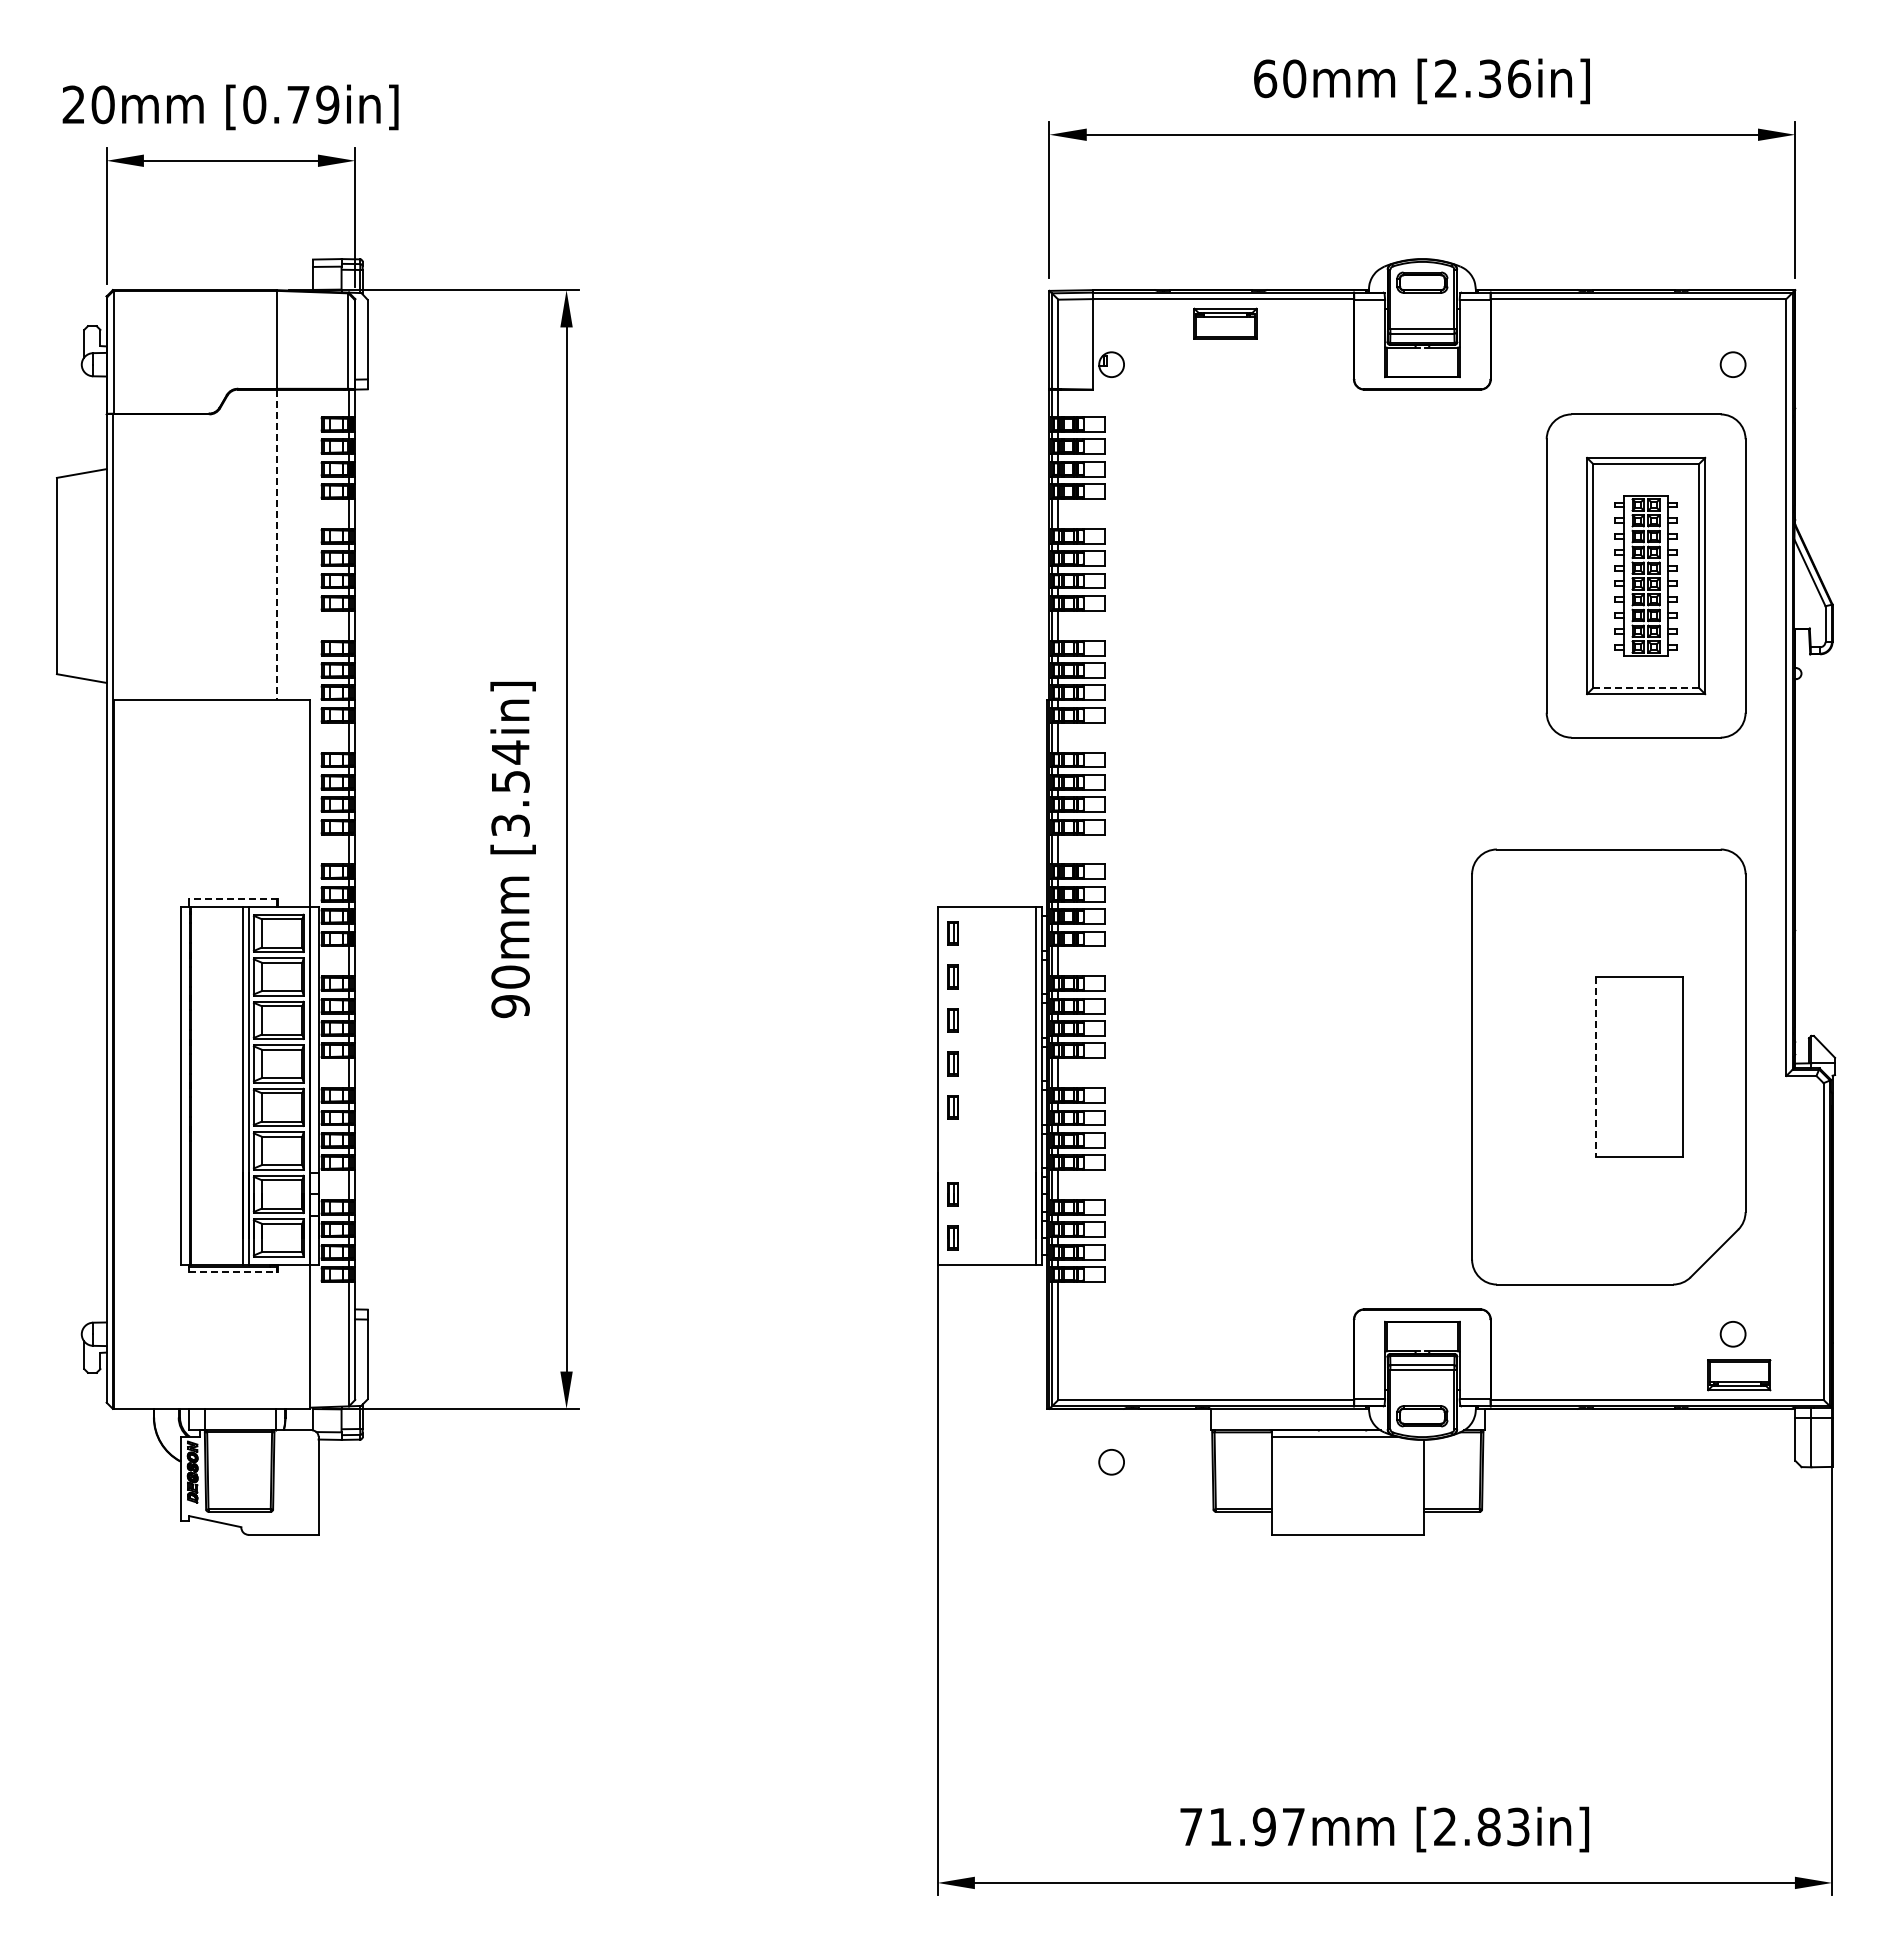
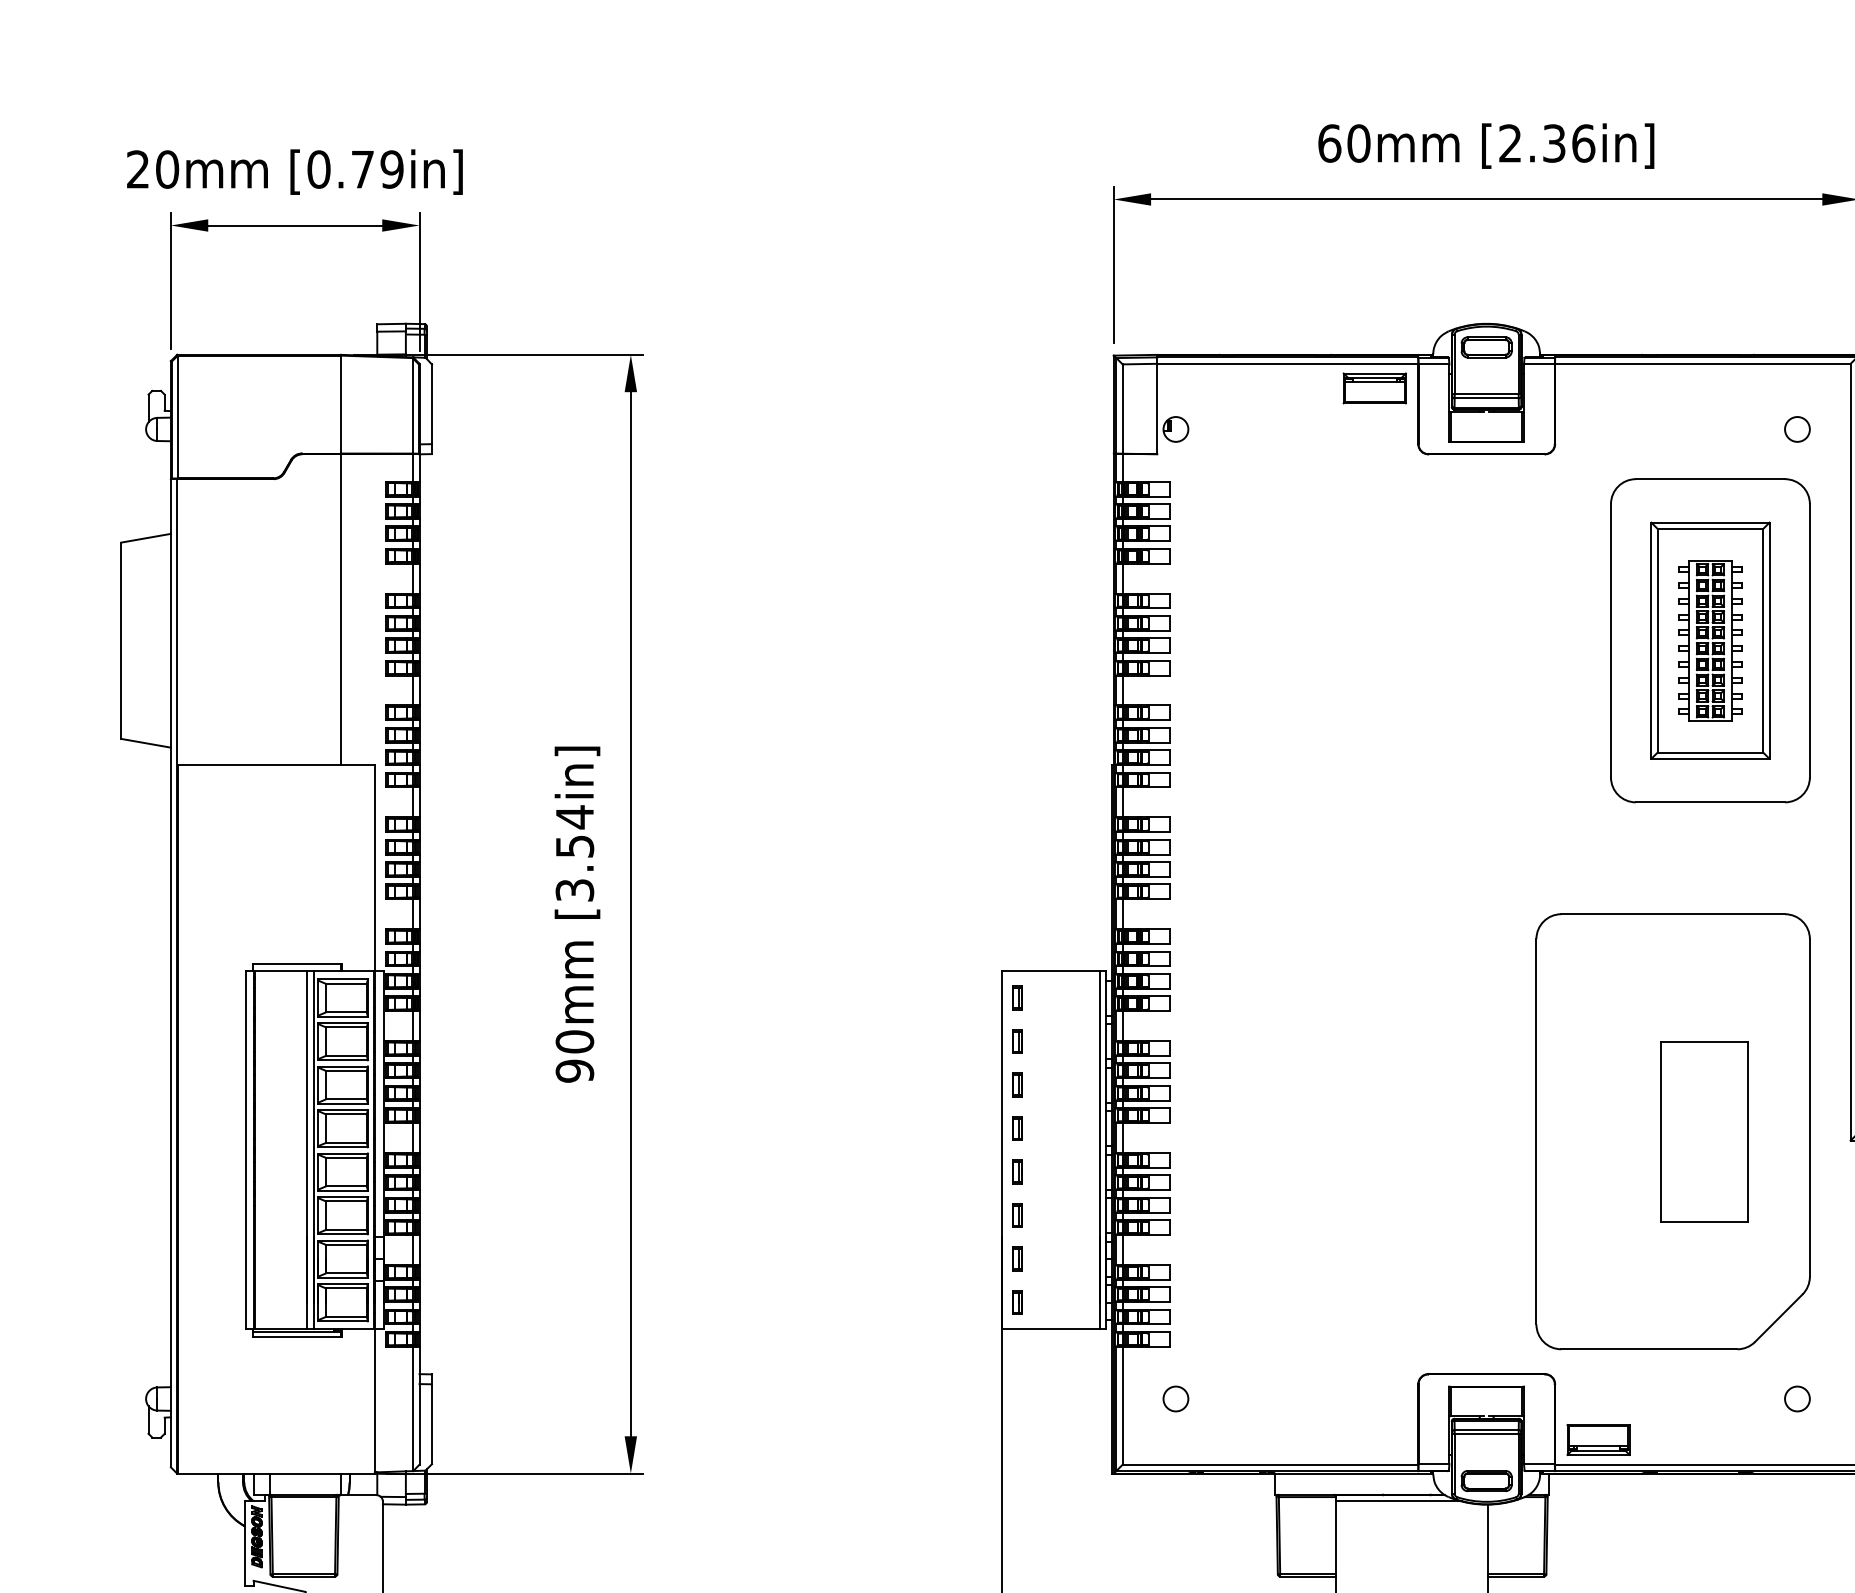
part: (1225, 323) -> (1374, 388), moved
line: (276, 545) -> (340, 610), dashed -> solid
line: (1646, 687) -> (1710, 752), dashed -> solid
line: (233, 899) -> (297, 964), dashed -> solid
line: (1596, 1067) -> (1660, 1132), dashed -> solid
part: (952, 1150) -> (1016, 1215), added
line: (233, 1272) -> (297, 1337), dashed -> solid
part: (1739, 1375) -> (1598, 1440), moved
circle: (1111, 1462) -> (1175, 1399), moved

